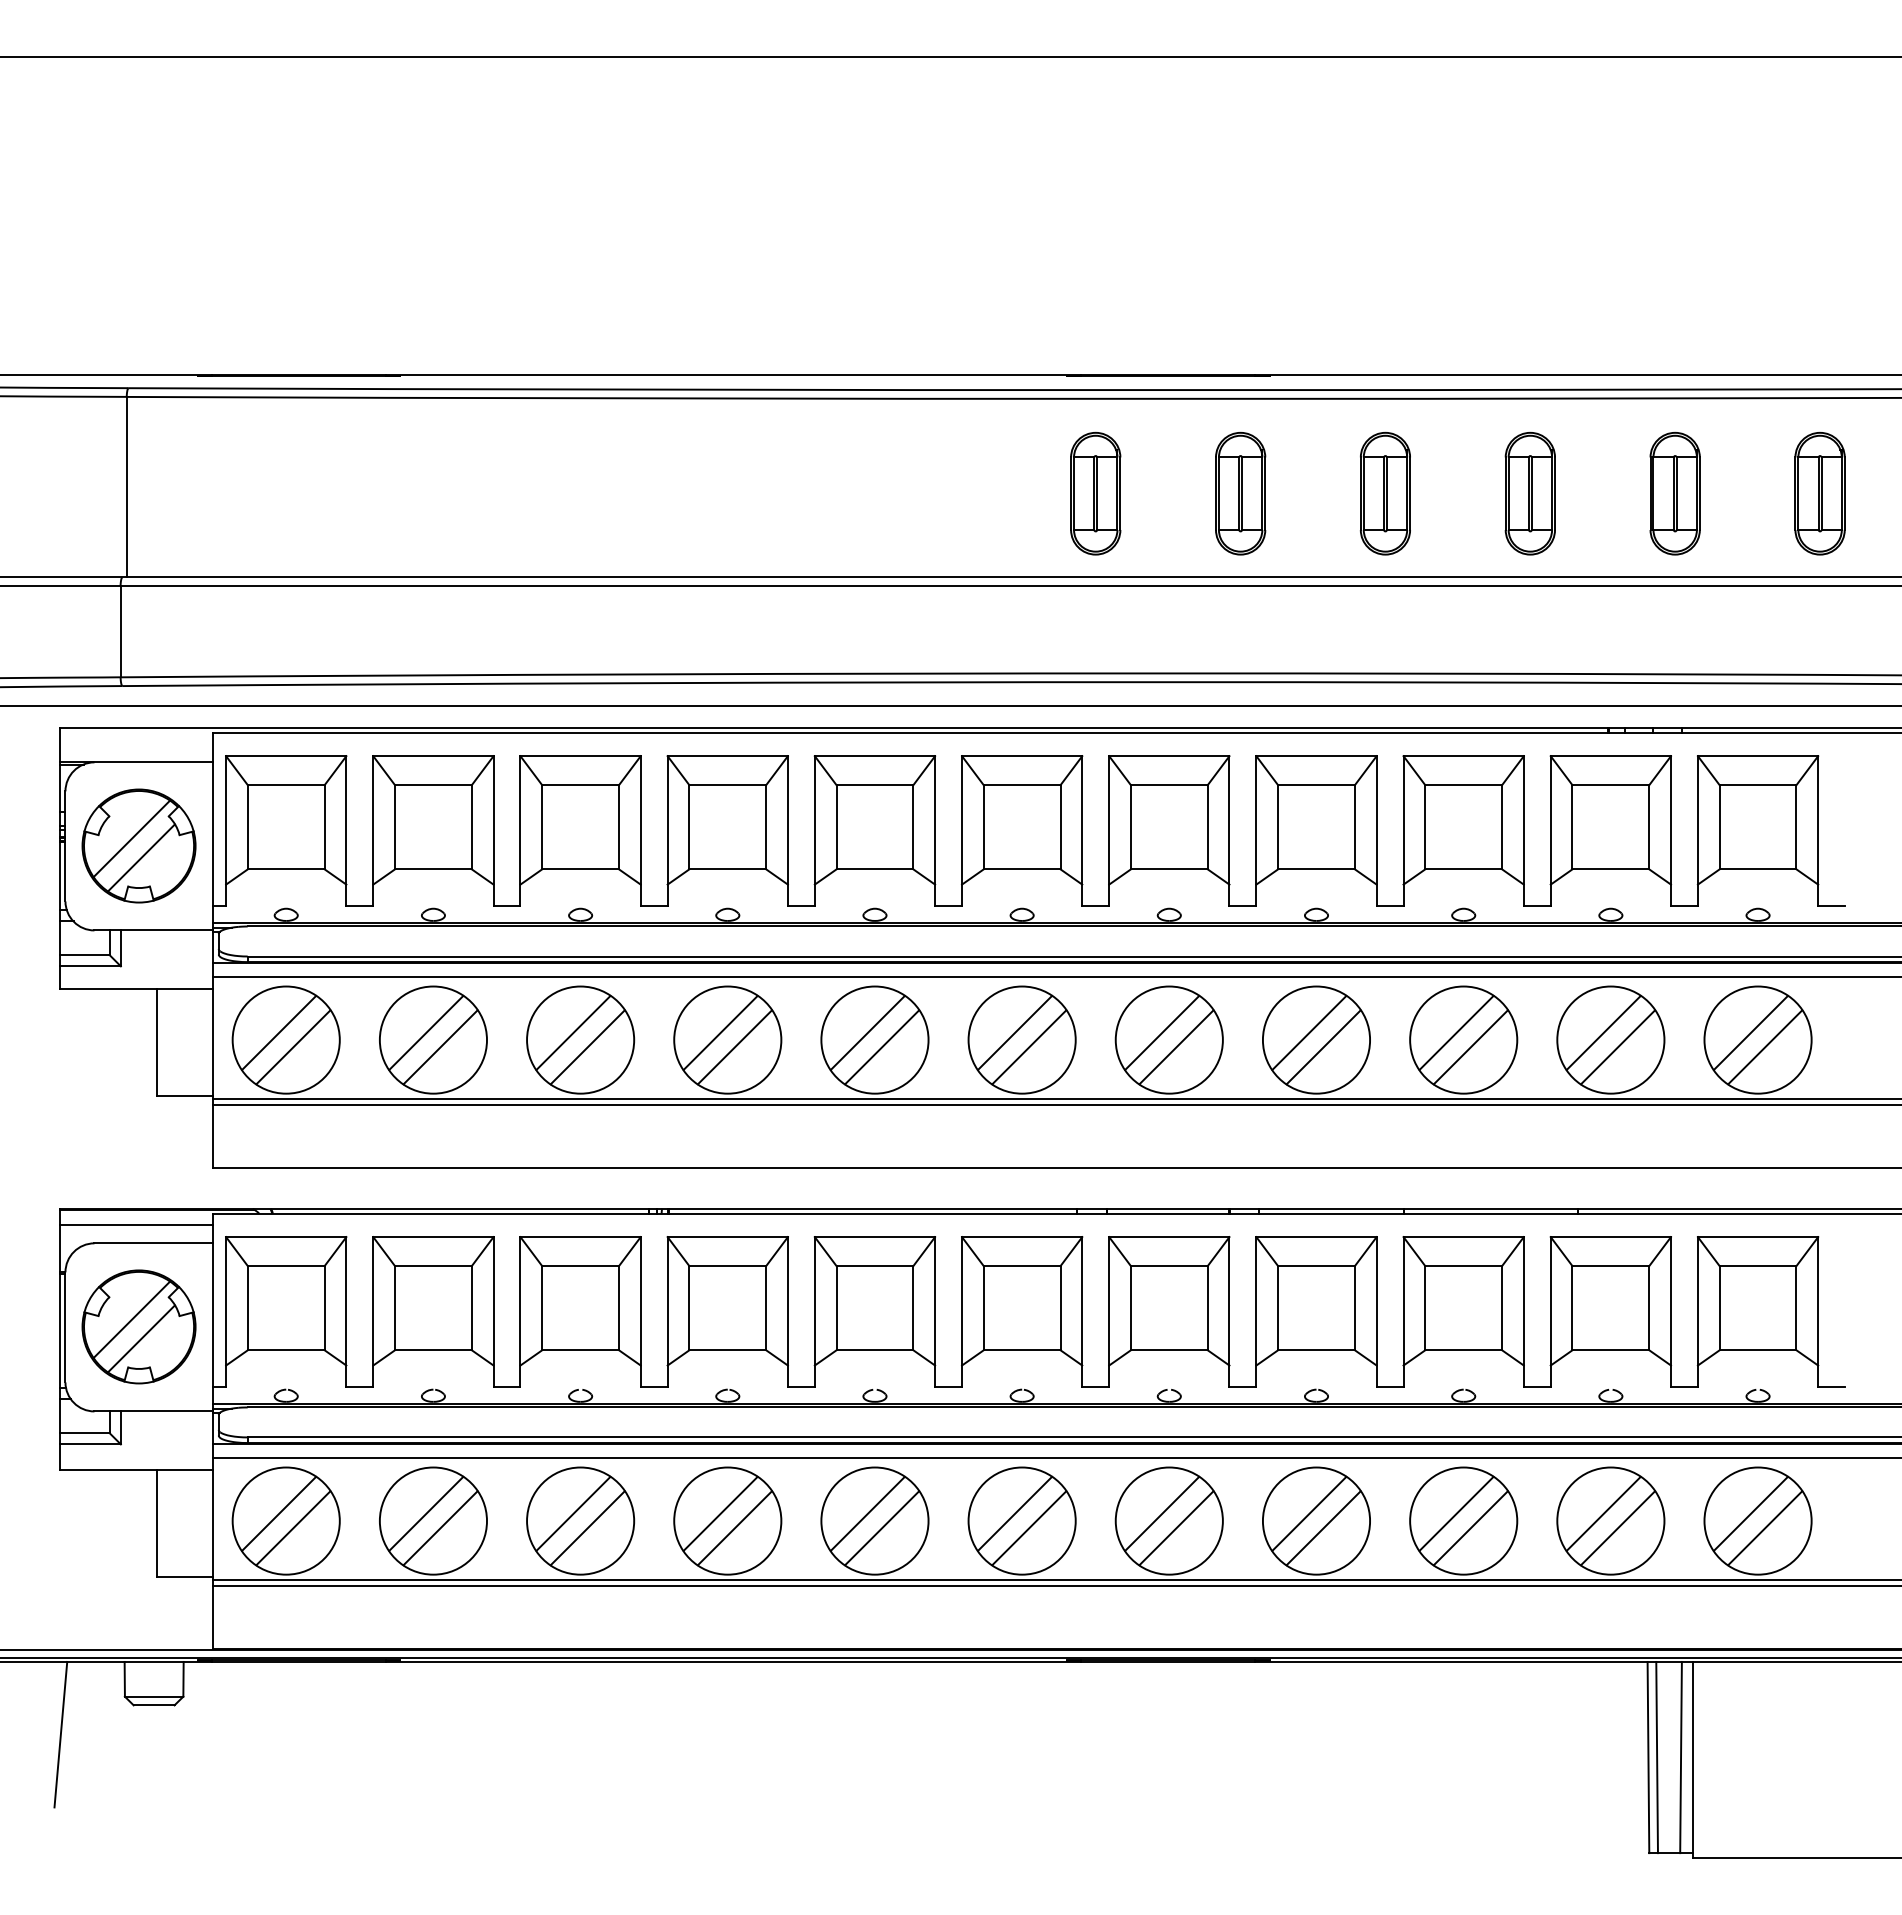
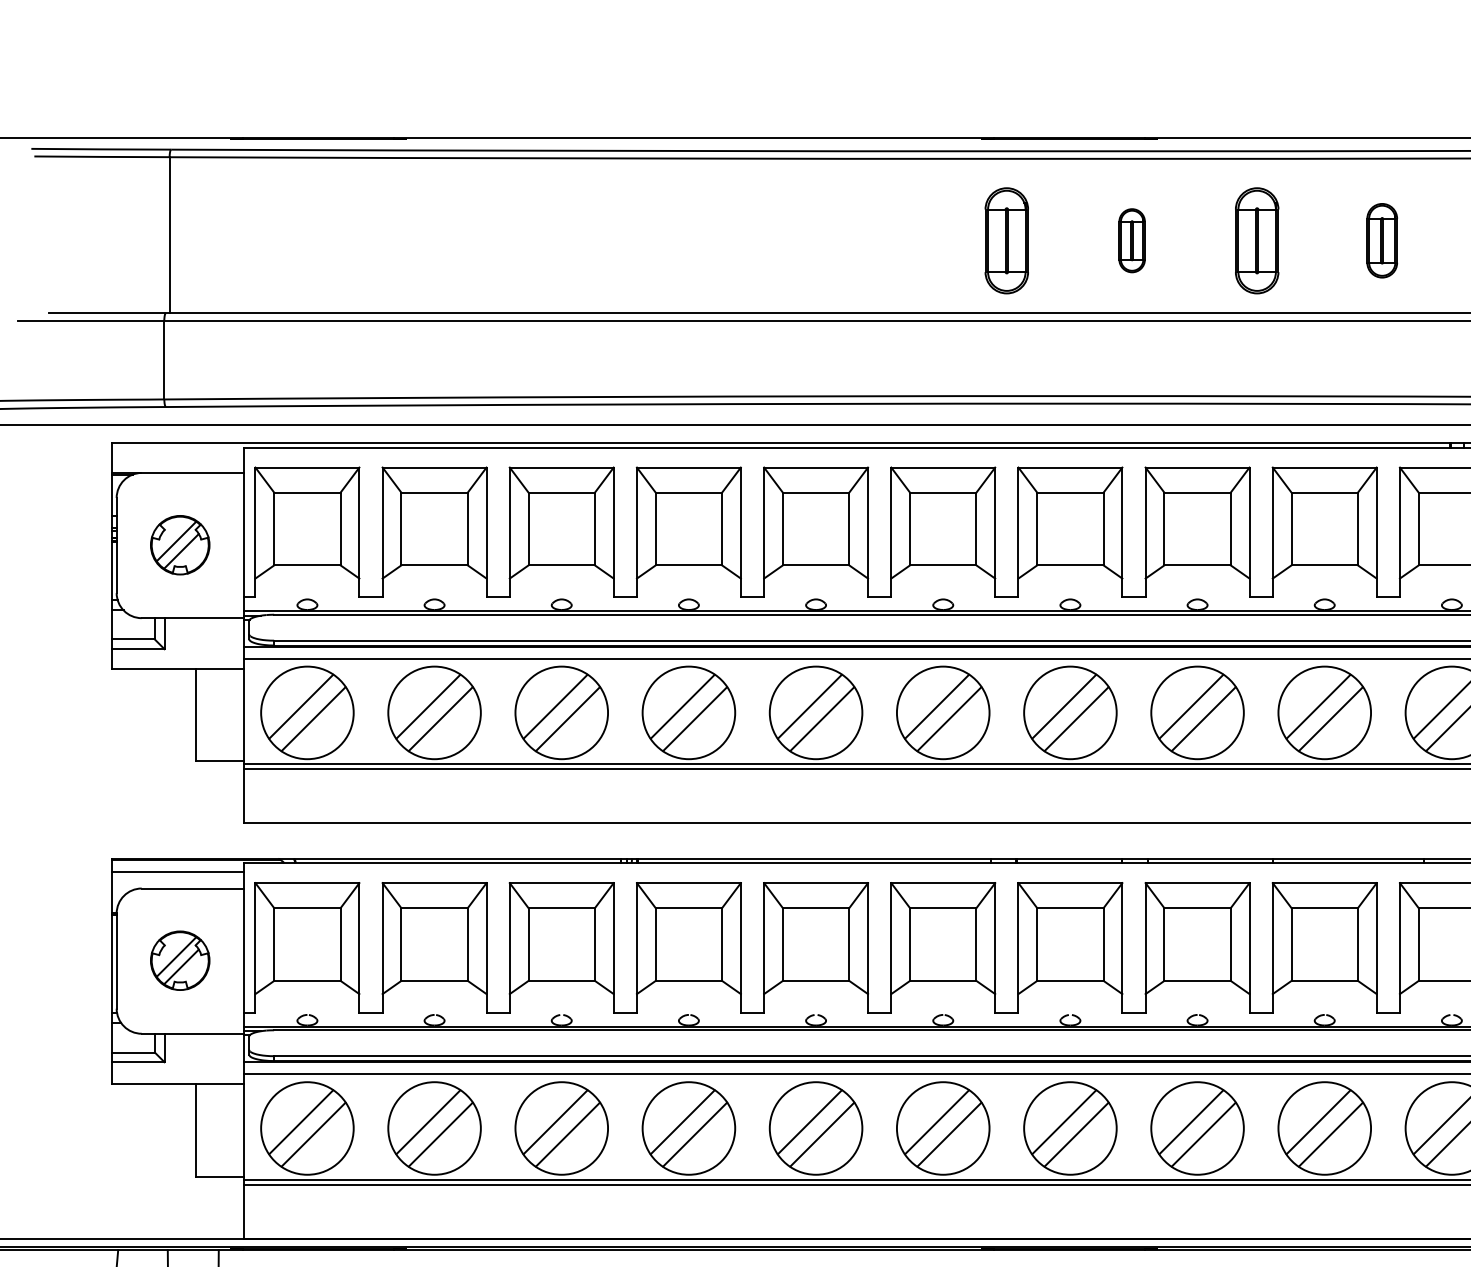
part: (1240, 493) -> (1131, 240), size x0.6
part: (1529, 493) -> (1381, 240), size x0.7
part: (138, 845) -> (179, 544), size x0.6
part: (138, 1326) -> (179, 960), size x0.6

